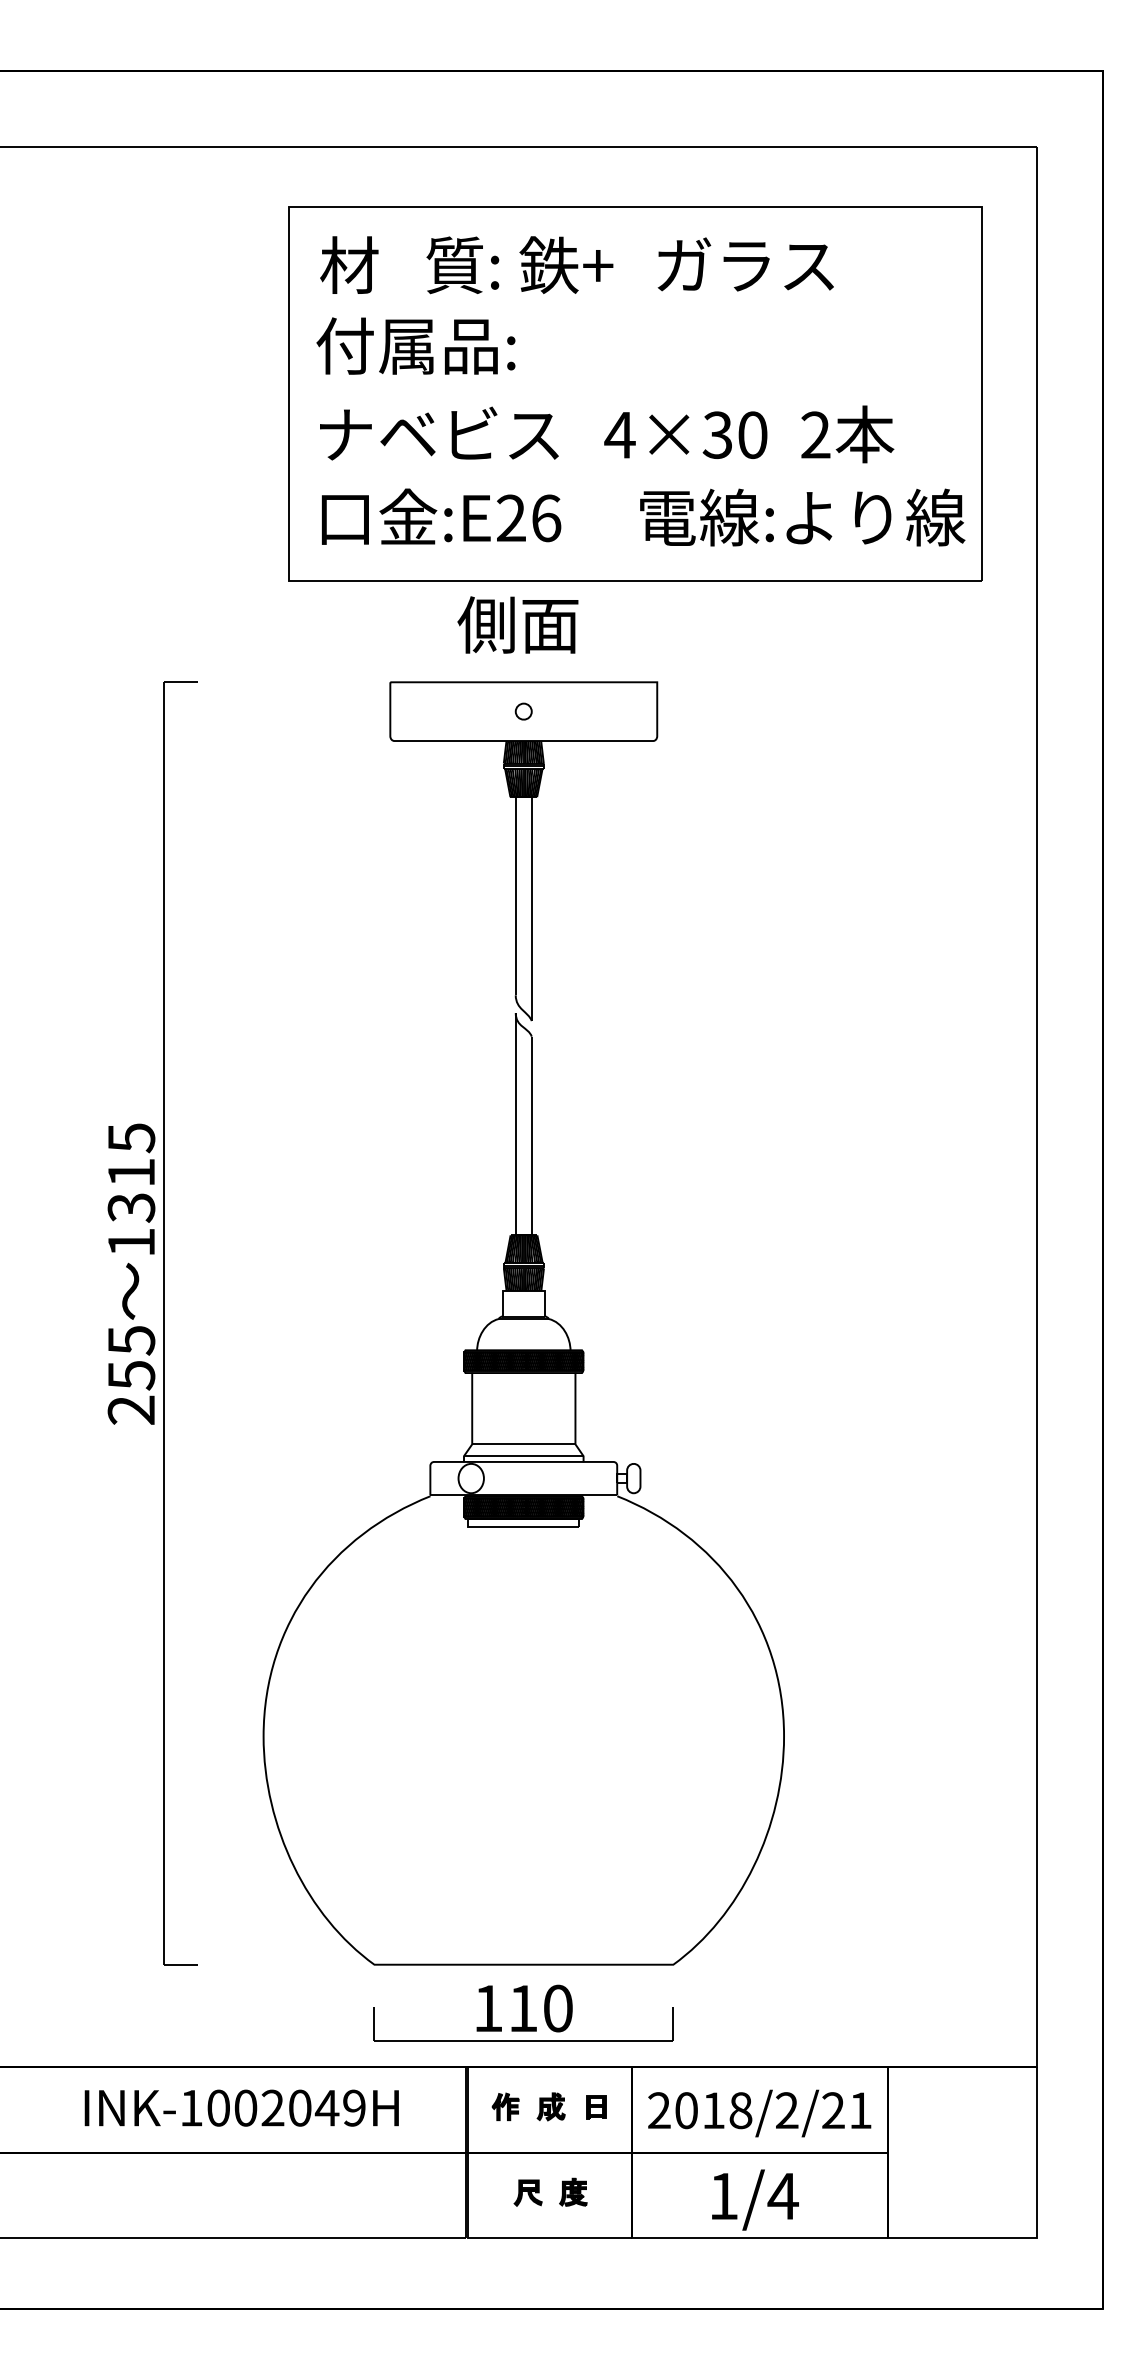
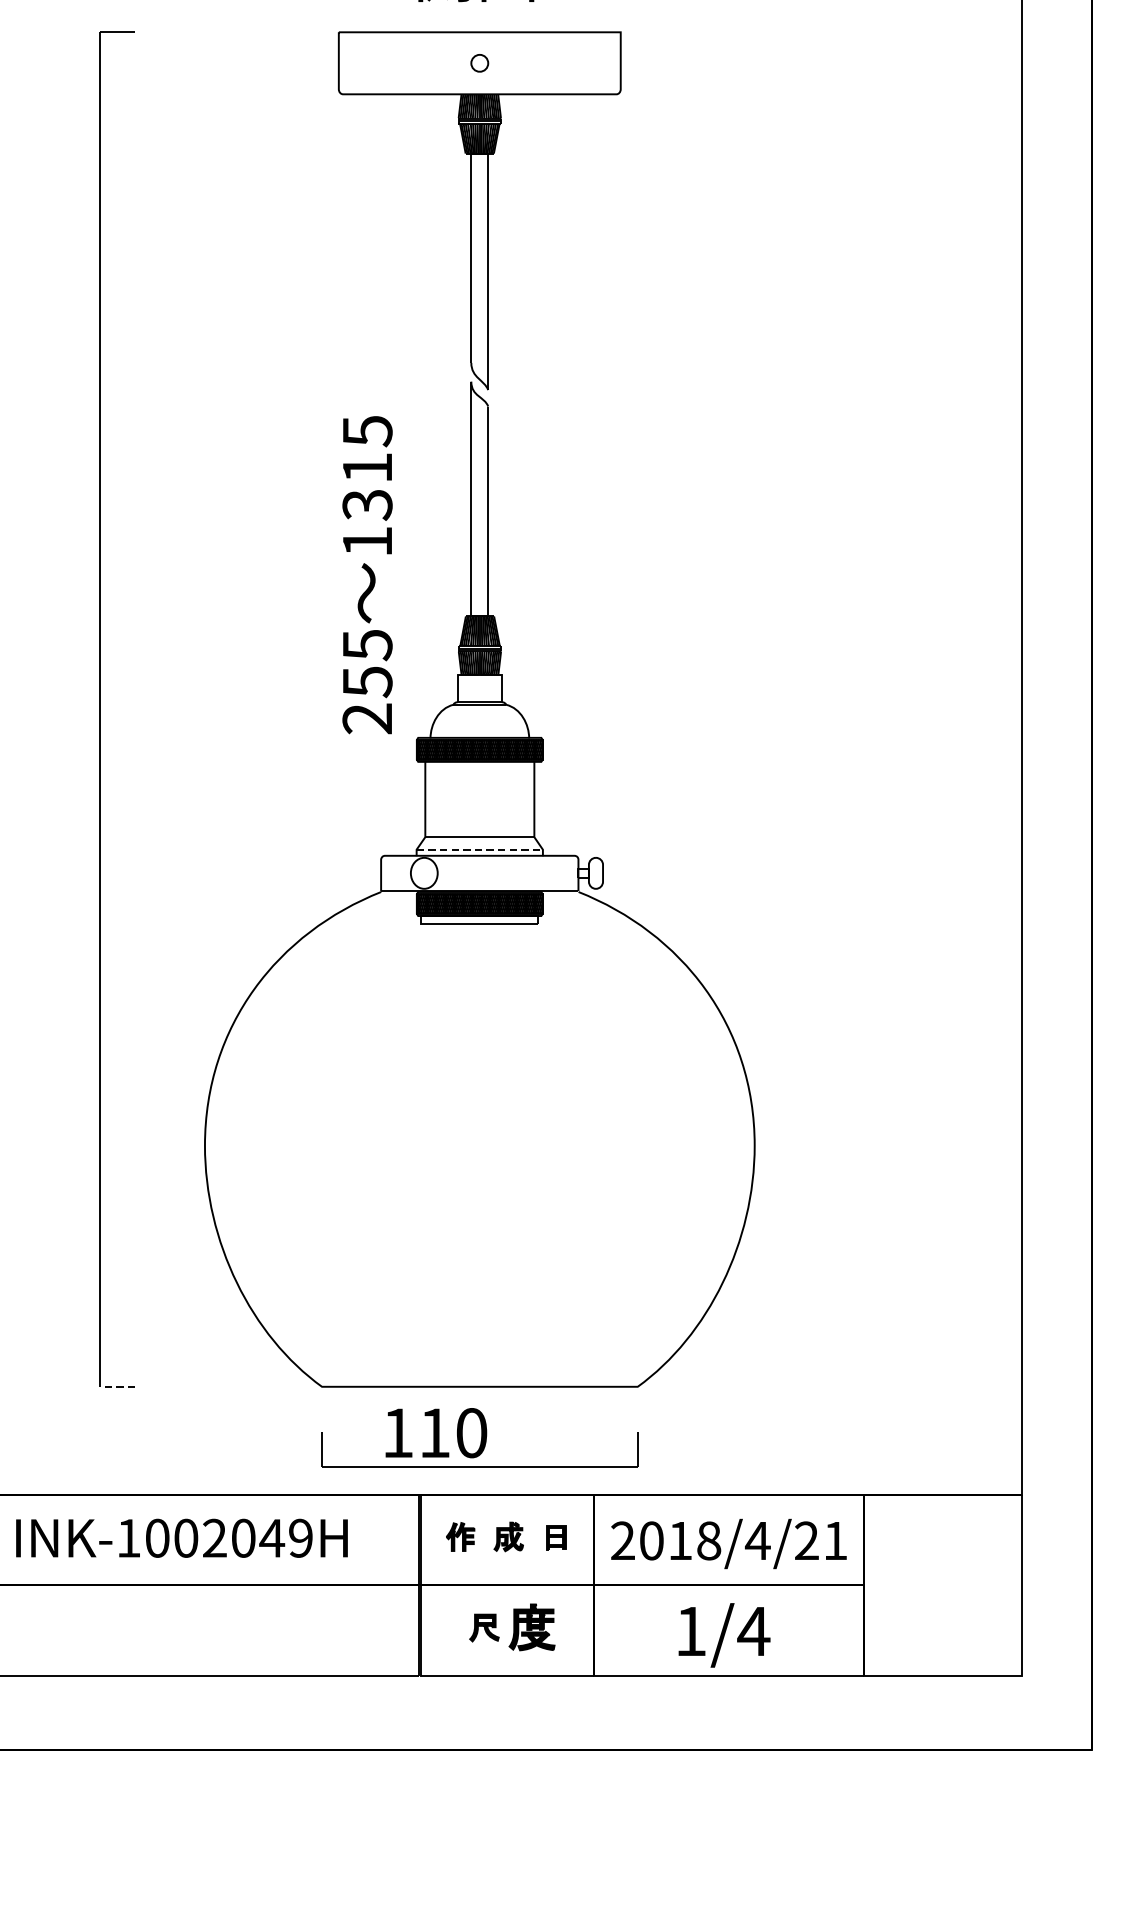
text: (131, 1273) -> (367, 574), moved
line: (523, 1456) -> (479, 850), solid -> dashed
line: (180, 1964) -> (117, 1386), solid -> dashed
text: (524, 2008) -> (436, 1433), moved
text: (786, 2110) -> (757, 1540), 2018/2/21 -> 2018/4/21
part: (573, 2191) -> (532, 1626), size x1.6

